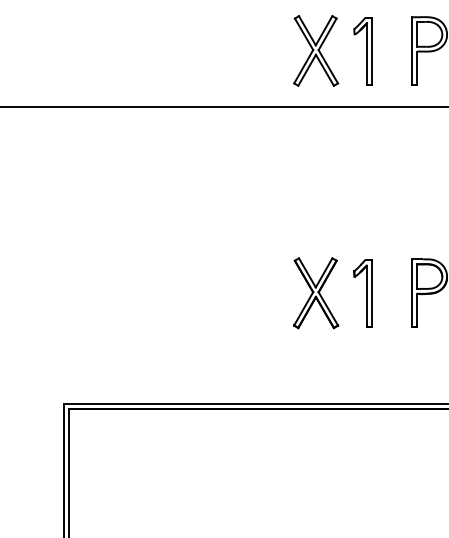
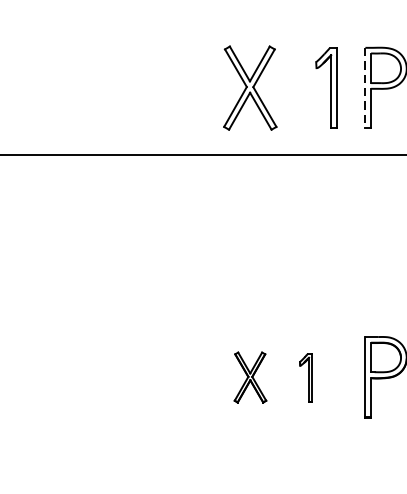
line: (412, 50) -> (365, 87), solid -> dashed
part: (362, 51) -> (326, 88), moved
part: (316, 293) -> (250, 377), size x0.6
part: (362, 293) -> (305, 377), size x0.6

